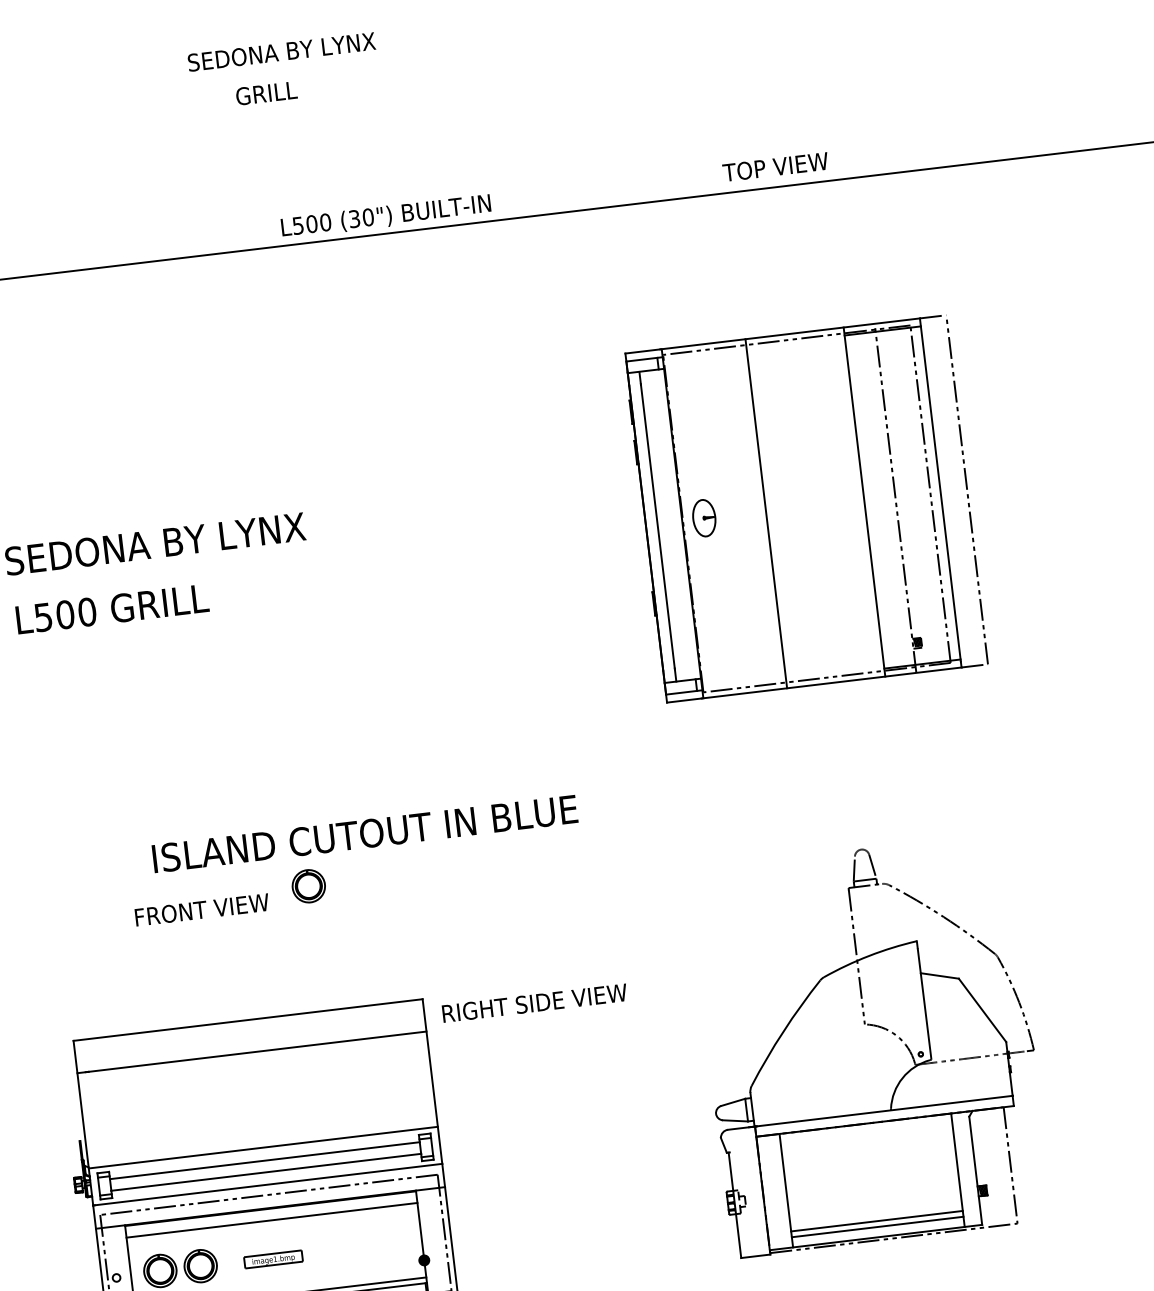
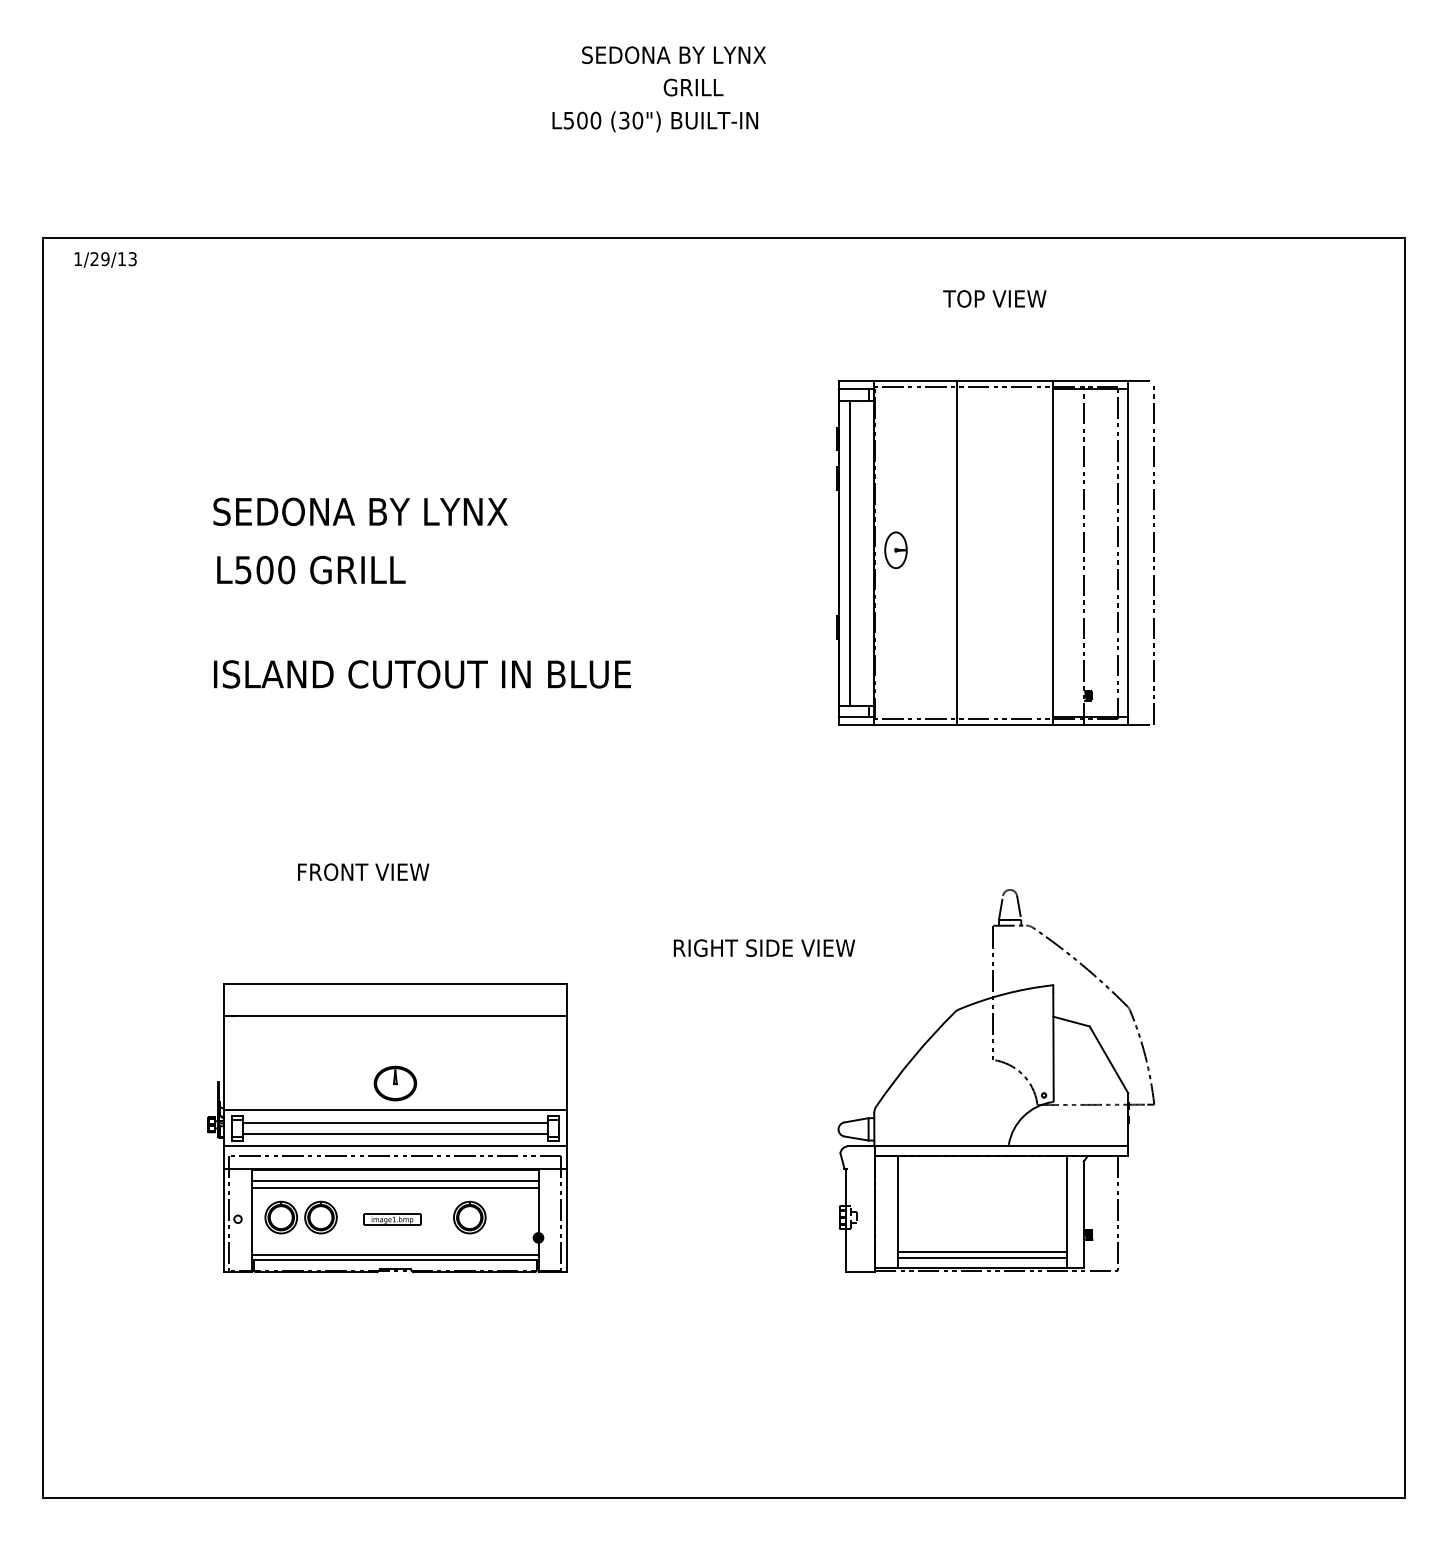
text: (281, 51) -> (673, 54), moved
text: (266, 93) -> (693, 87), moved
text: (775, 166) -> (994, 298), moved
text: (386, 216) -> (655, 121), moved
text: (365, 834) -> (422, 674), moved
part: (308, 886) -> (469, 1217), moved
text: (534, 1002) -> (764, 947), moved
part: (259, 1120) -> (394, 1083), added
line: (272, 1227) -> (395, 1188), added

